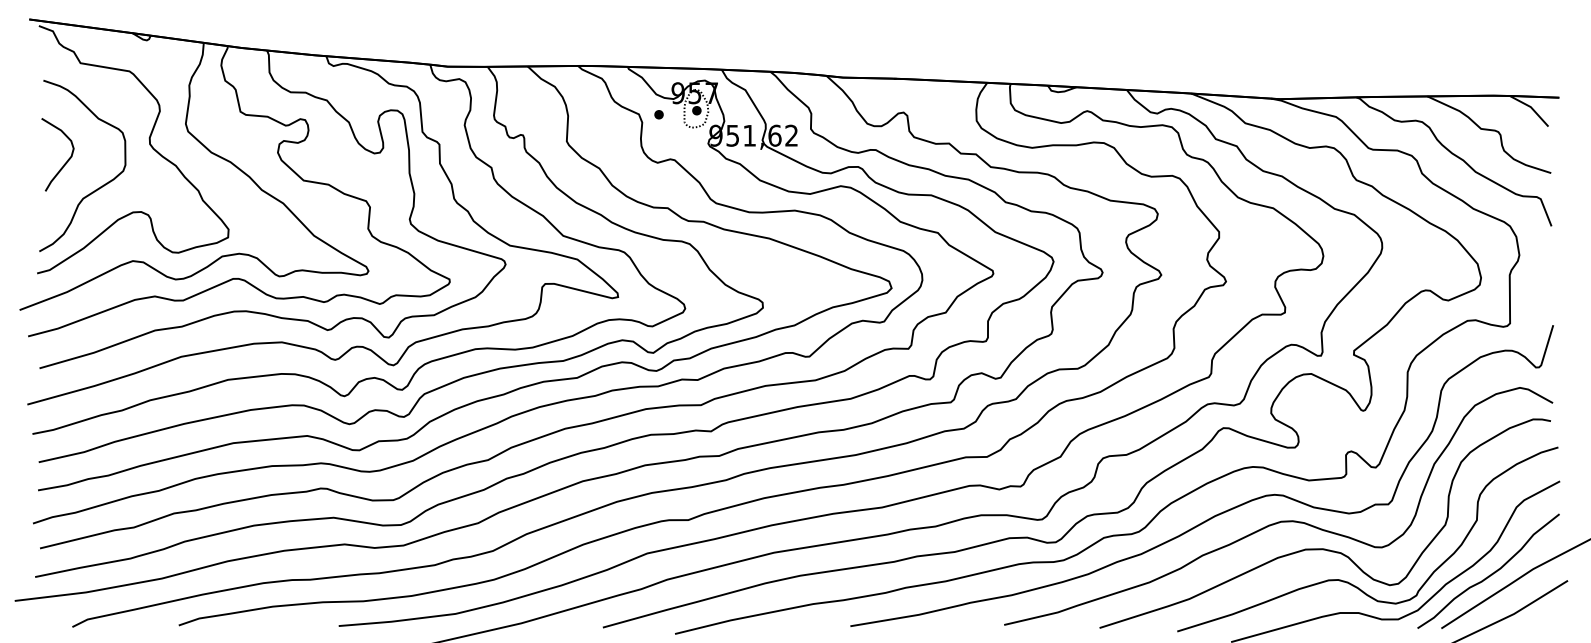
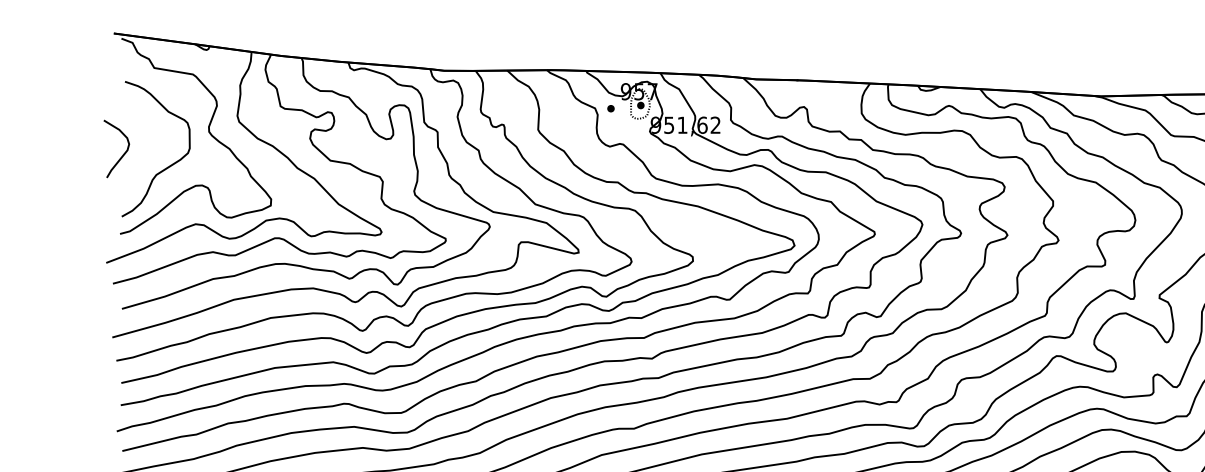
curve: (67, 159) -> (124, 152), moved

